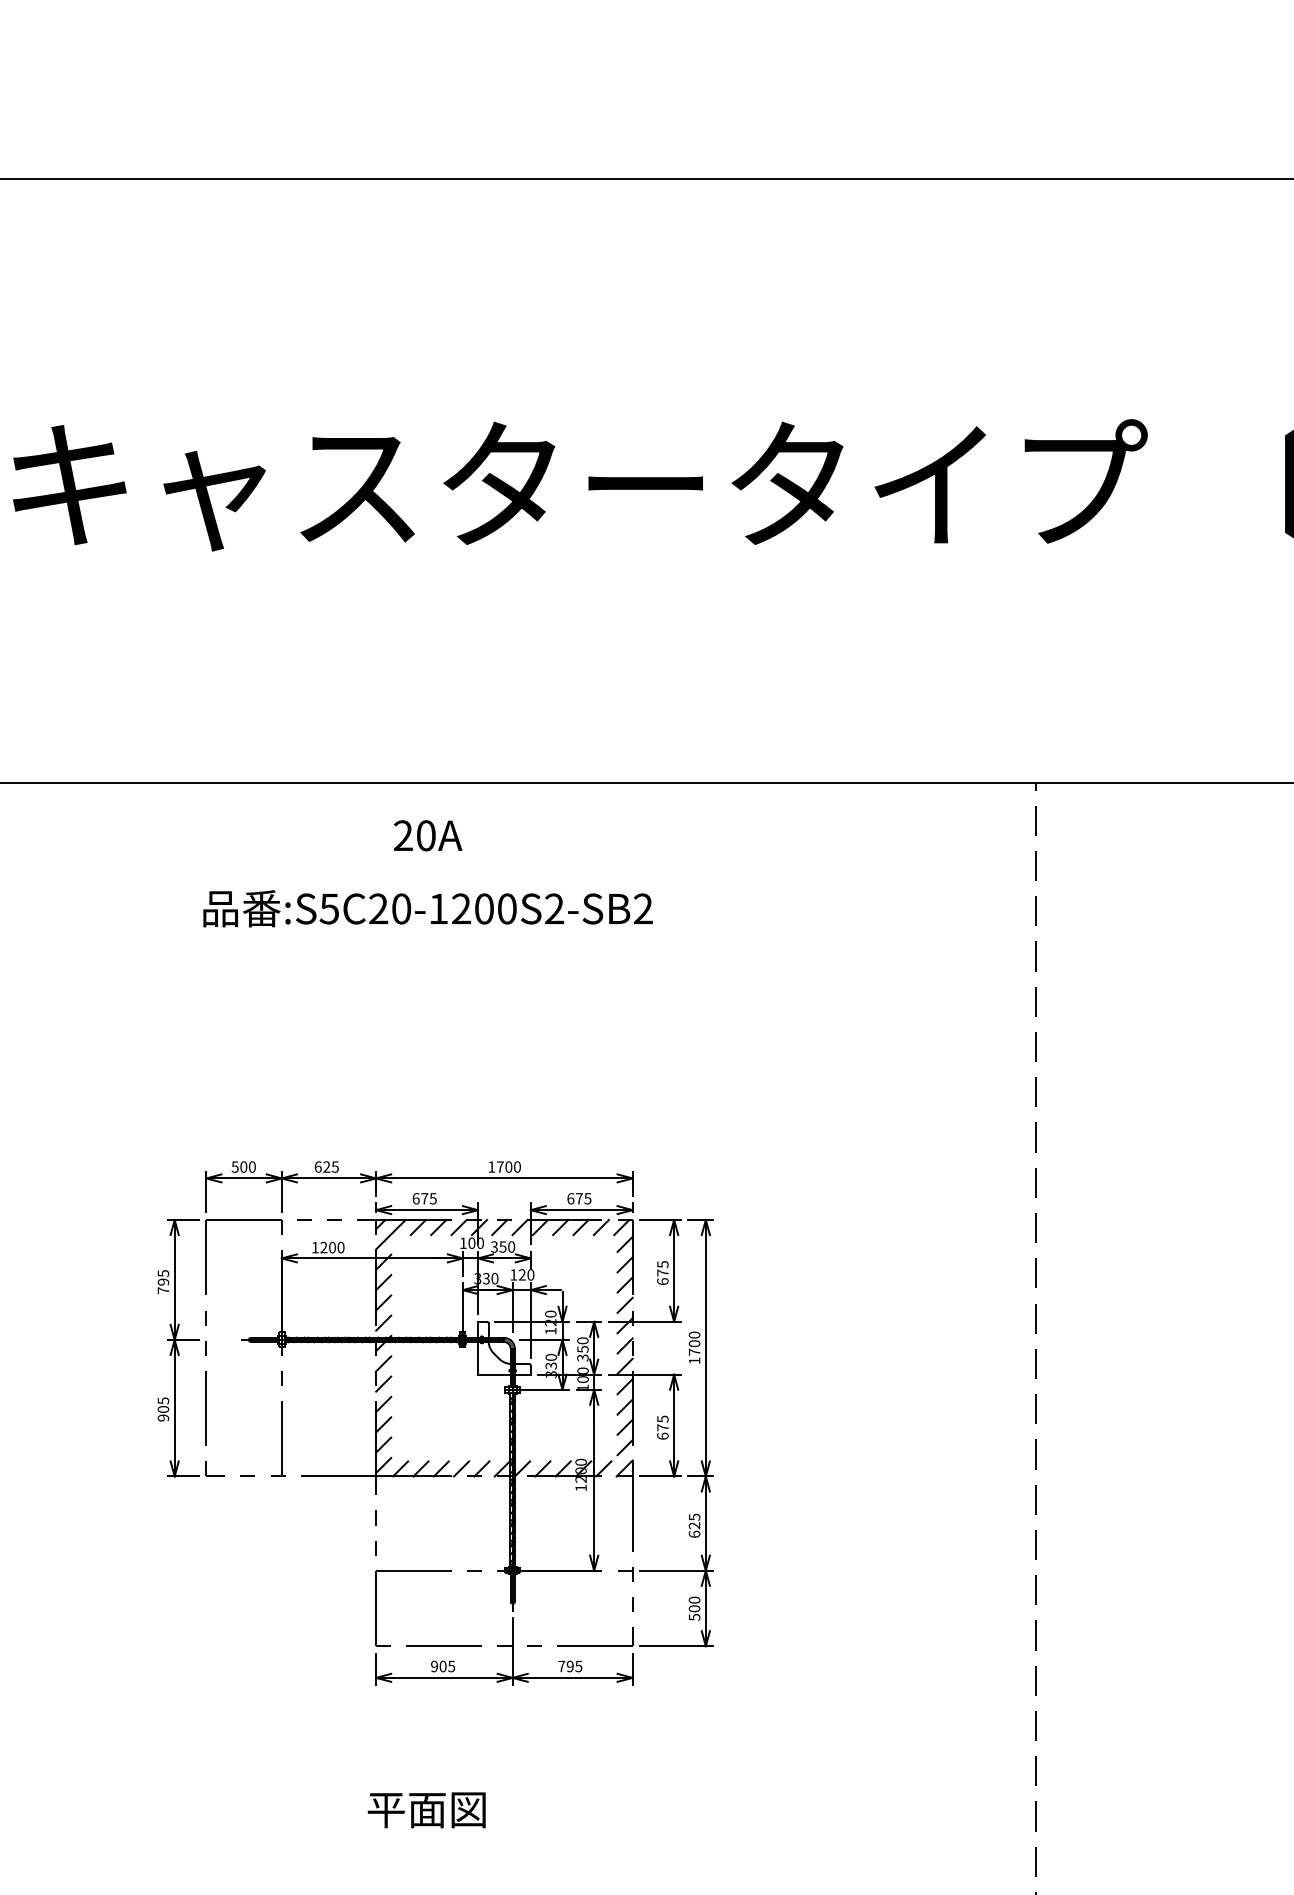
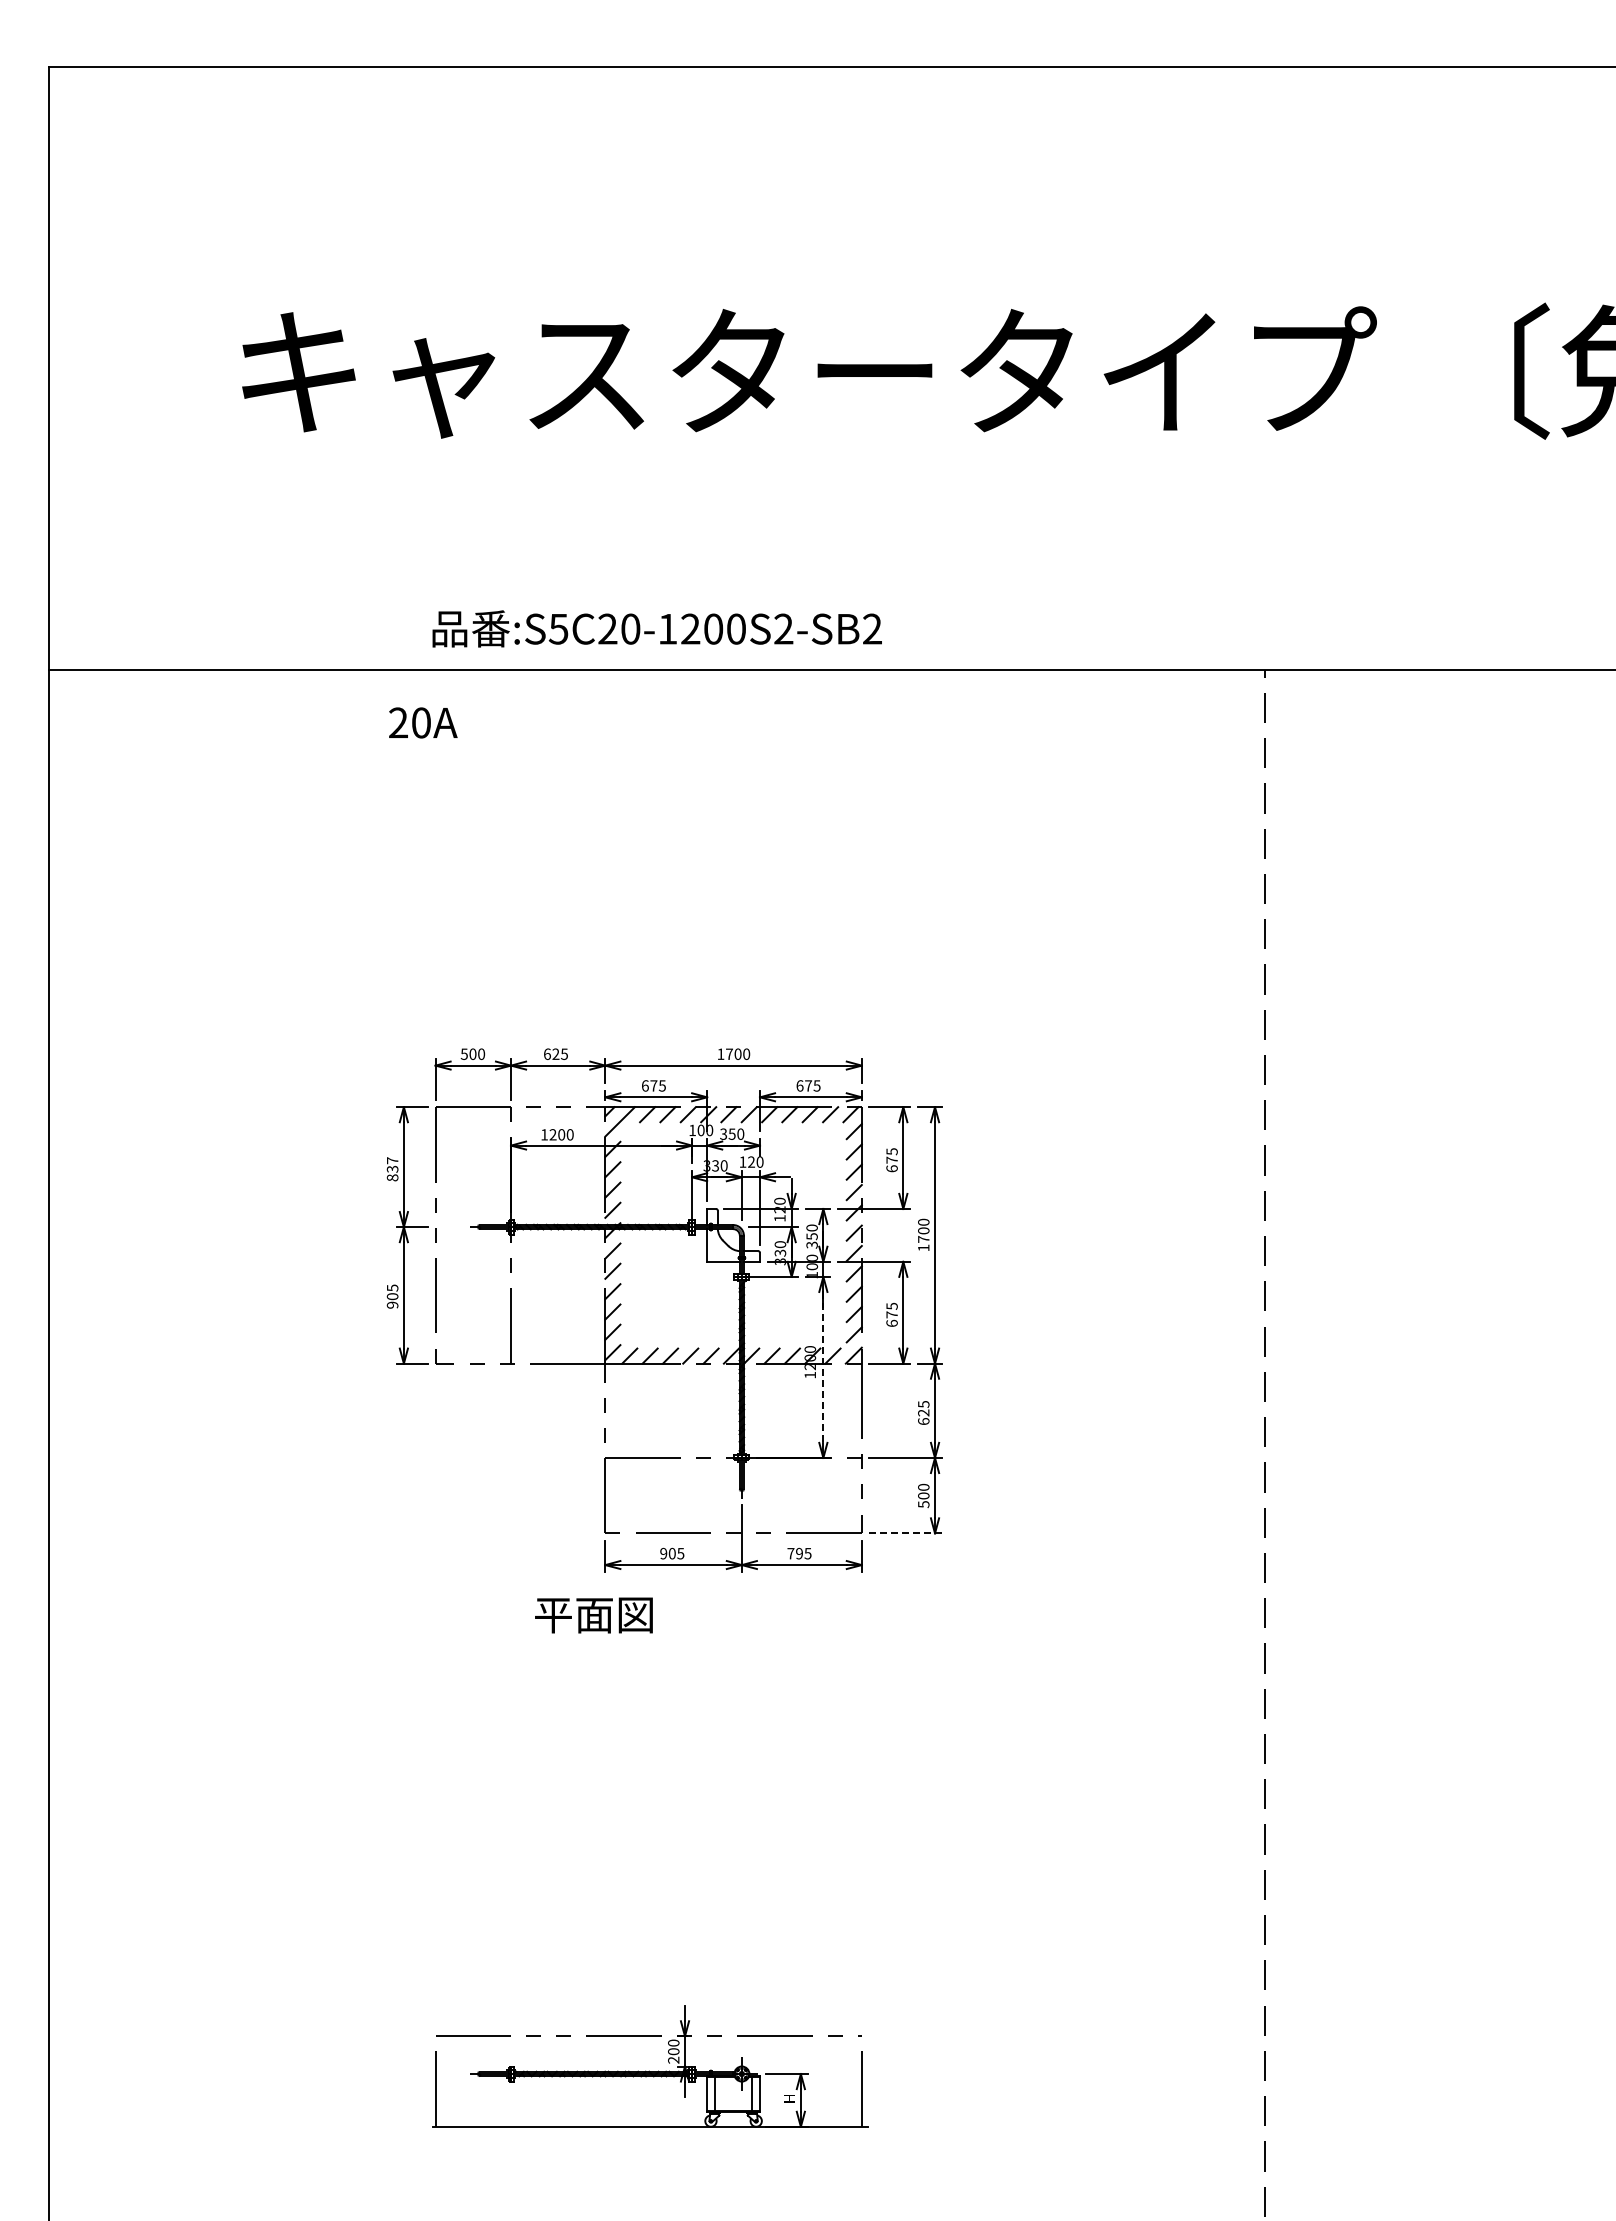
text: (428, 835) -> (423, 722), moved
text: (427, 908) -> (656, 628), moved
text: (163, 1282) -> (392, 1169), 795 -> 837
line: (594, 1480) -> (823, 1367), solid -> dashed
line: (677, 1646) -> (906, 1533), solid -> dashed
text: (426, 1810) -> (593, 1615), moved

